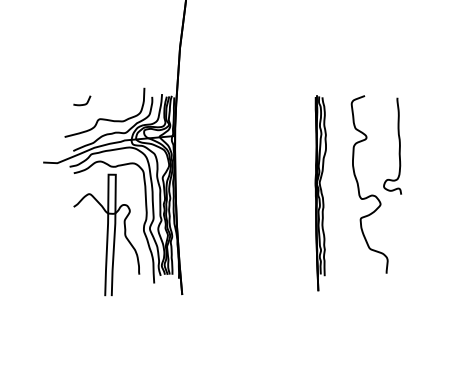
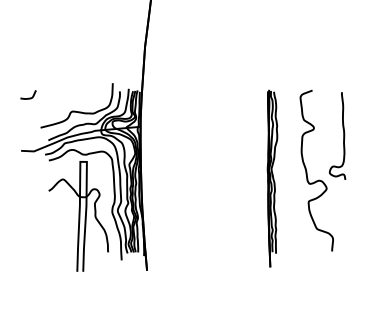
curve: (84, 103) -> (30, 97), moved

